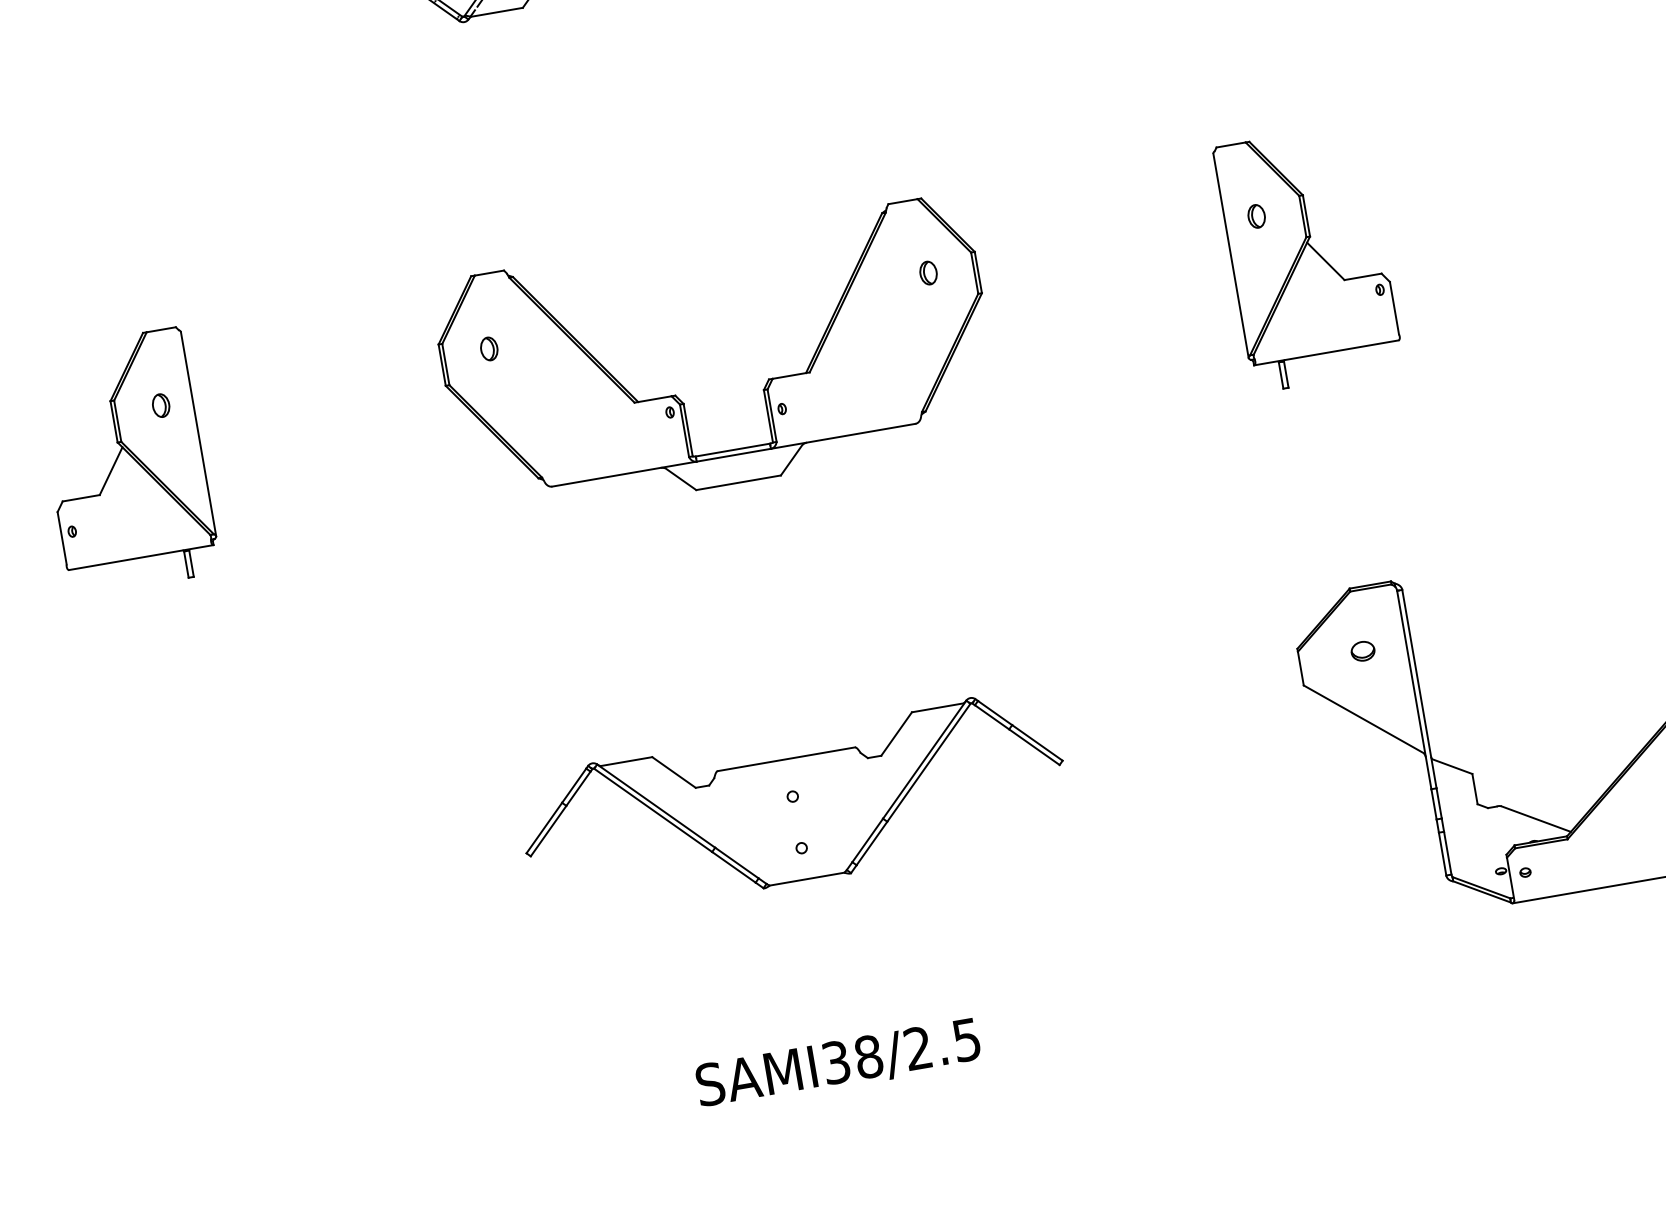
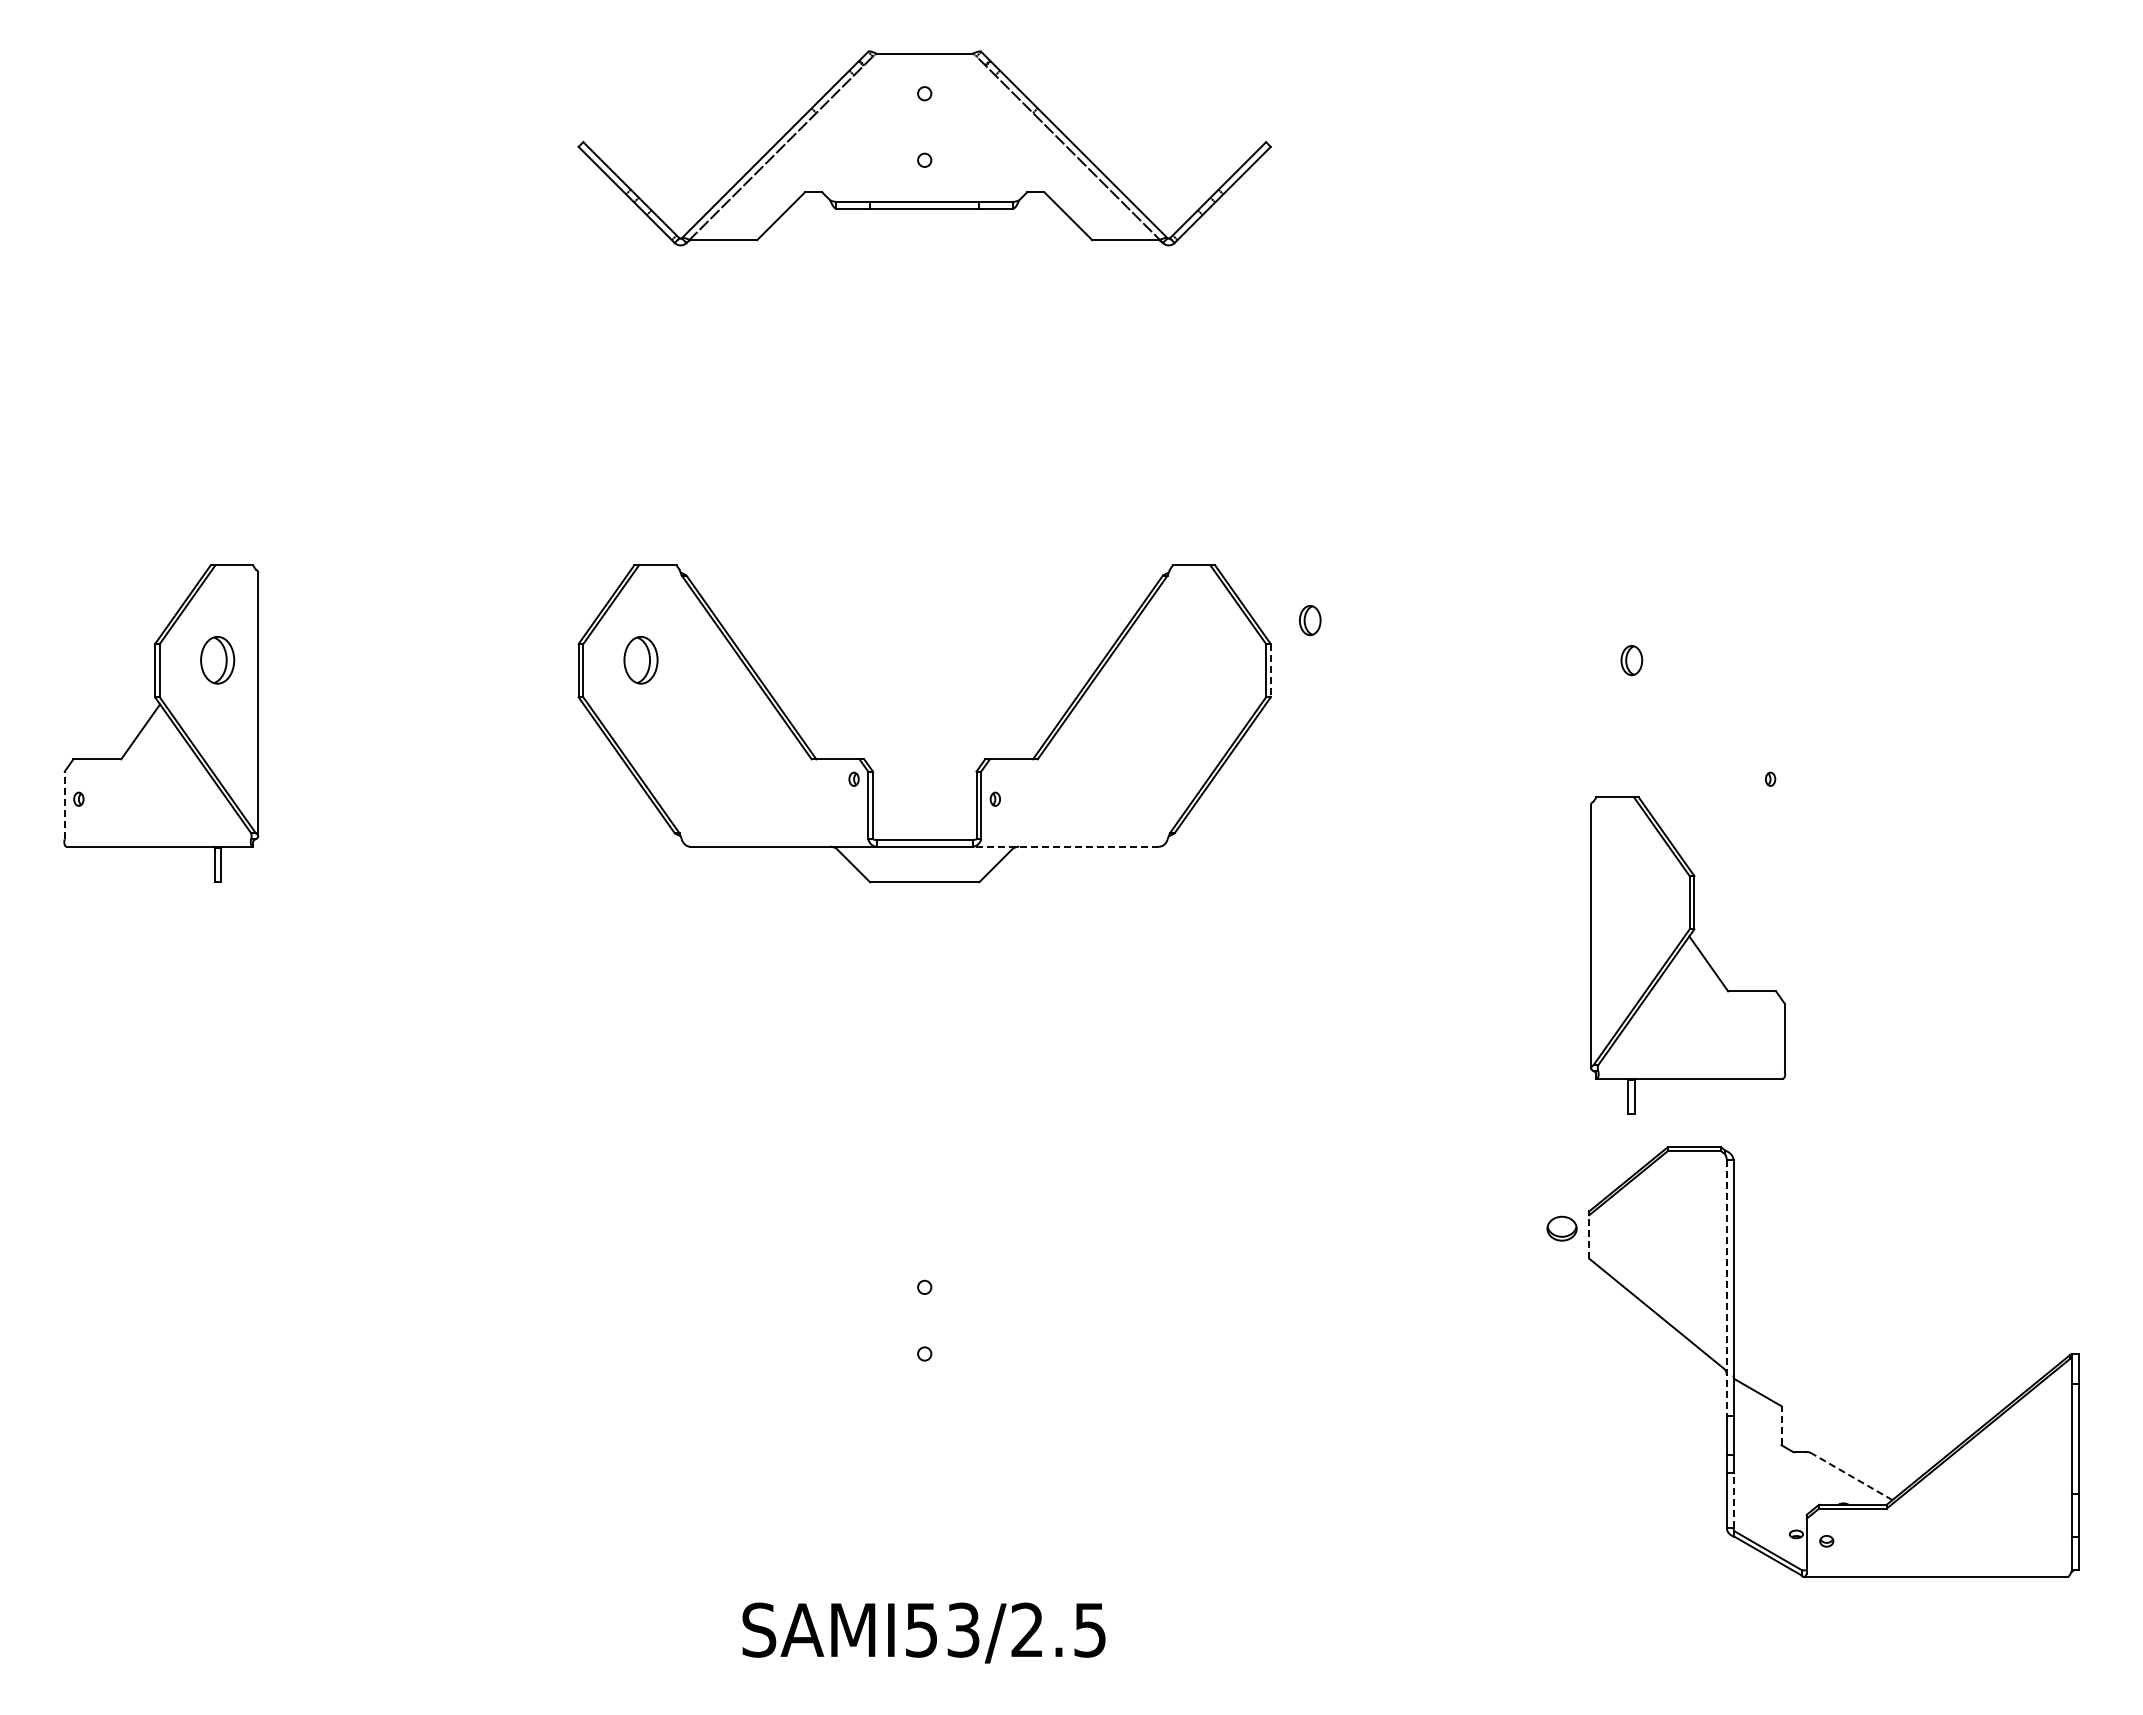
part: (1308, 257) -> (1687, 955), moved
line: (978, 272) -> (1270, 670), solid -> dashed
part: (928, 273) -> (1310, 620), moved
part: (489, 348) -> (641, 660), size x1.6
part: (161, 405) -> (217, 660), size x1.6
line: (842, 436) -> (1065, 846), solid -> dashed
line: (61, 538) -> (64, 805), solid -> dashed
part: (1362, 651) -> (1561, 1228), moved
line: (1300, 668) -> (1589, 1236), solid -> dashed
line: (1414, 690) -> (1726, 1288), solid -> dashed
line: (1474, 788) -> (1781, 1425), solid -> dashed
part: (794, 806) -> (924, 1299), removed
line: (1536, 819) -> (1851, 1476), solid -> dashed
line: (1447, 853) -> (1733, 1500), solid -> dashed
text: (853, 1059) -> (943, 1629), SAMI38/2.5 -> SAMI53/2.5

